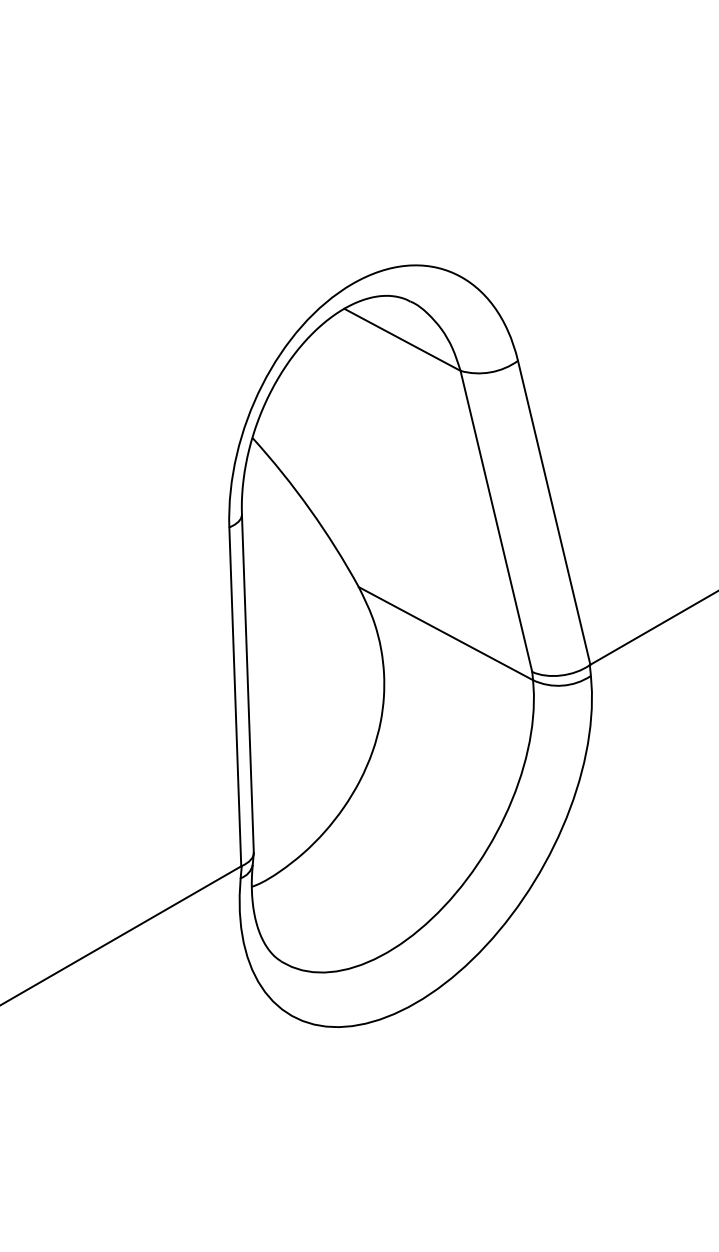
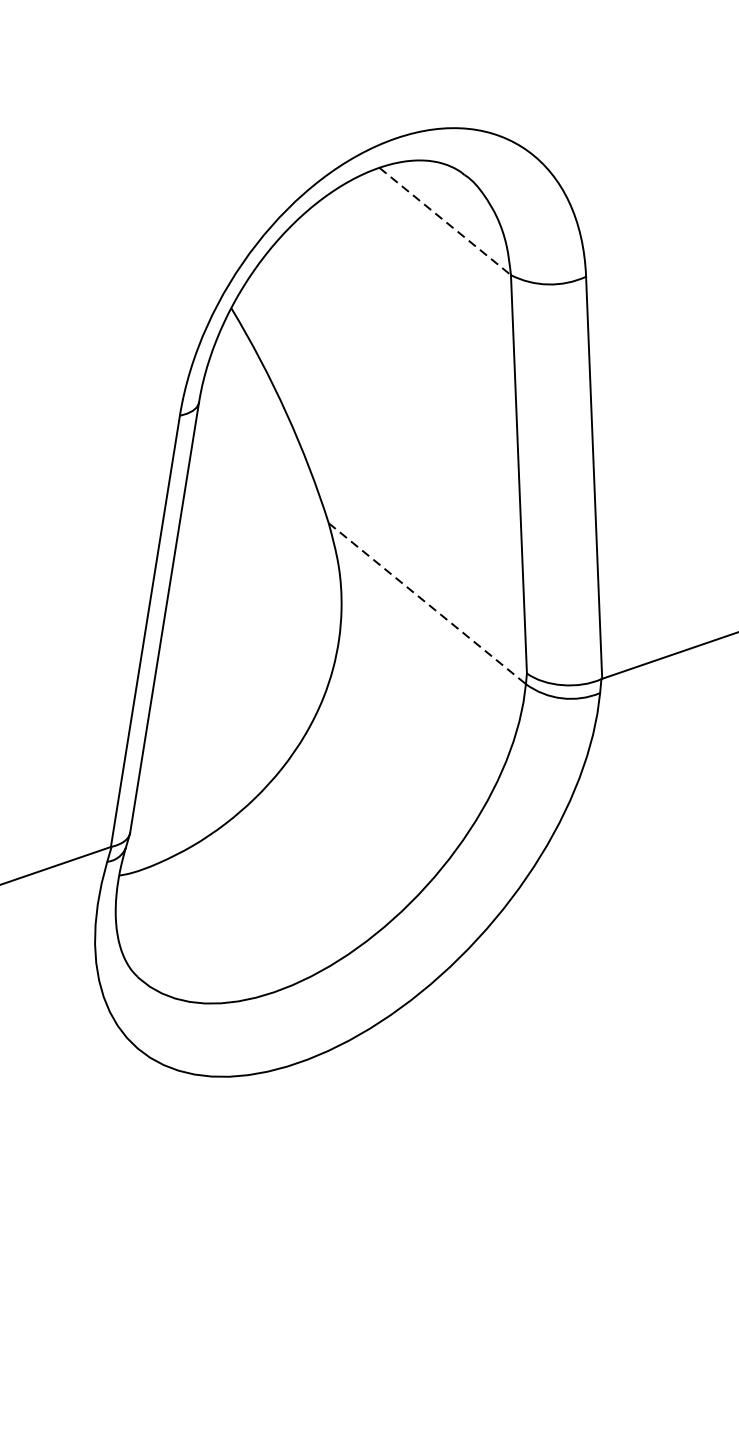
line: (402, 339) -> (445, 221), solid -> dashed
line: (445, 633) -> (426, 603), solid -> dashed

